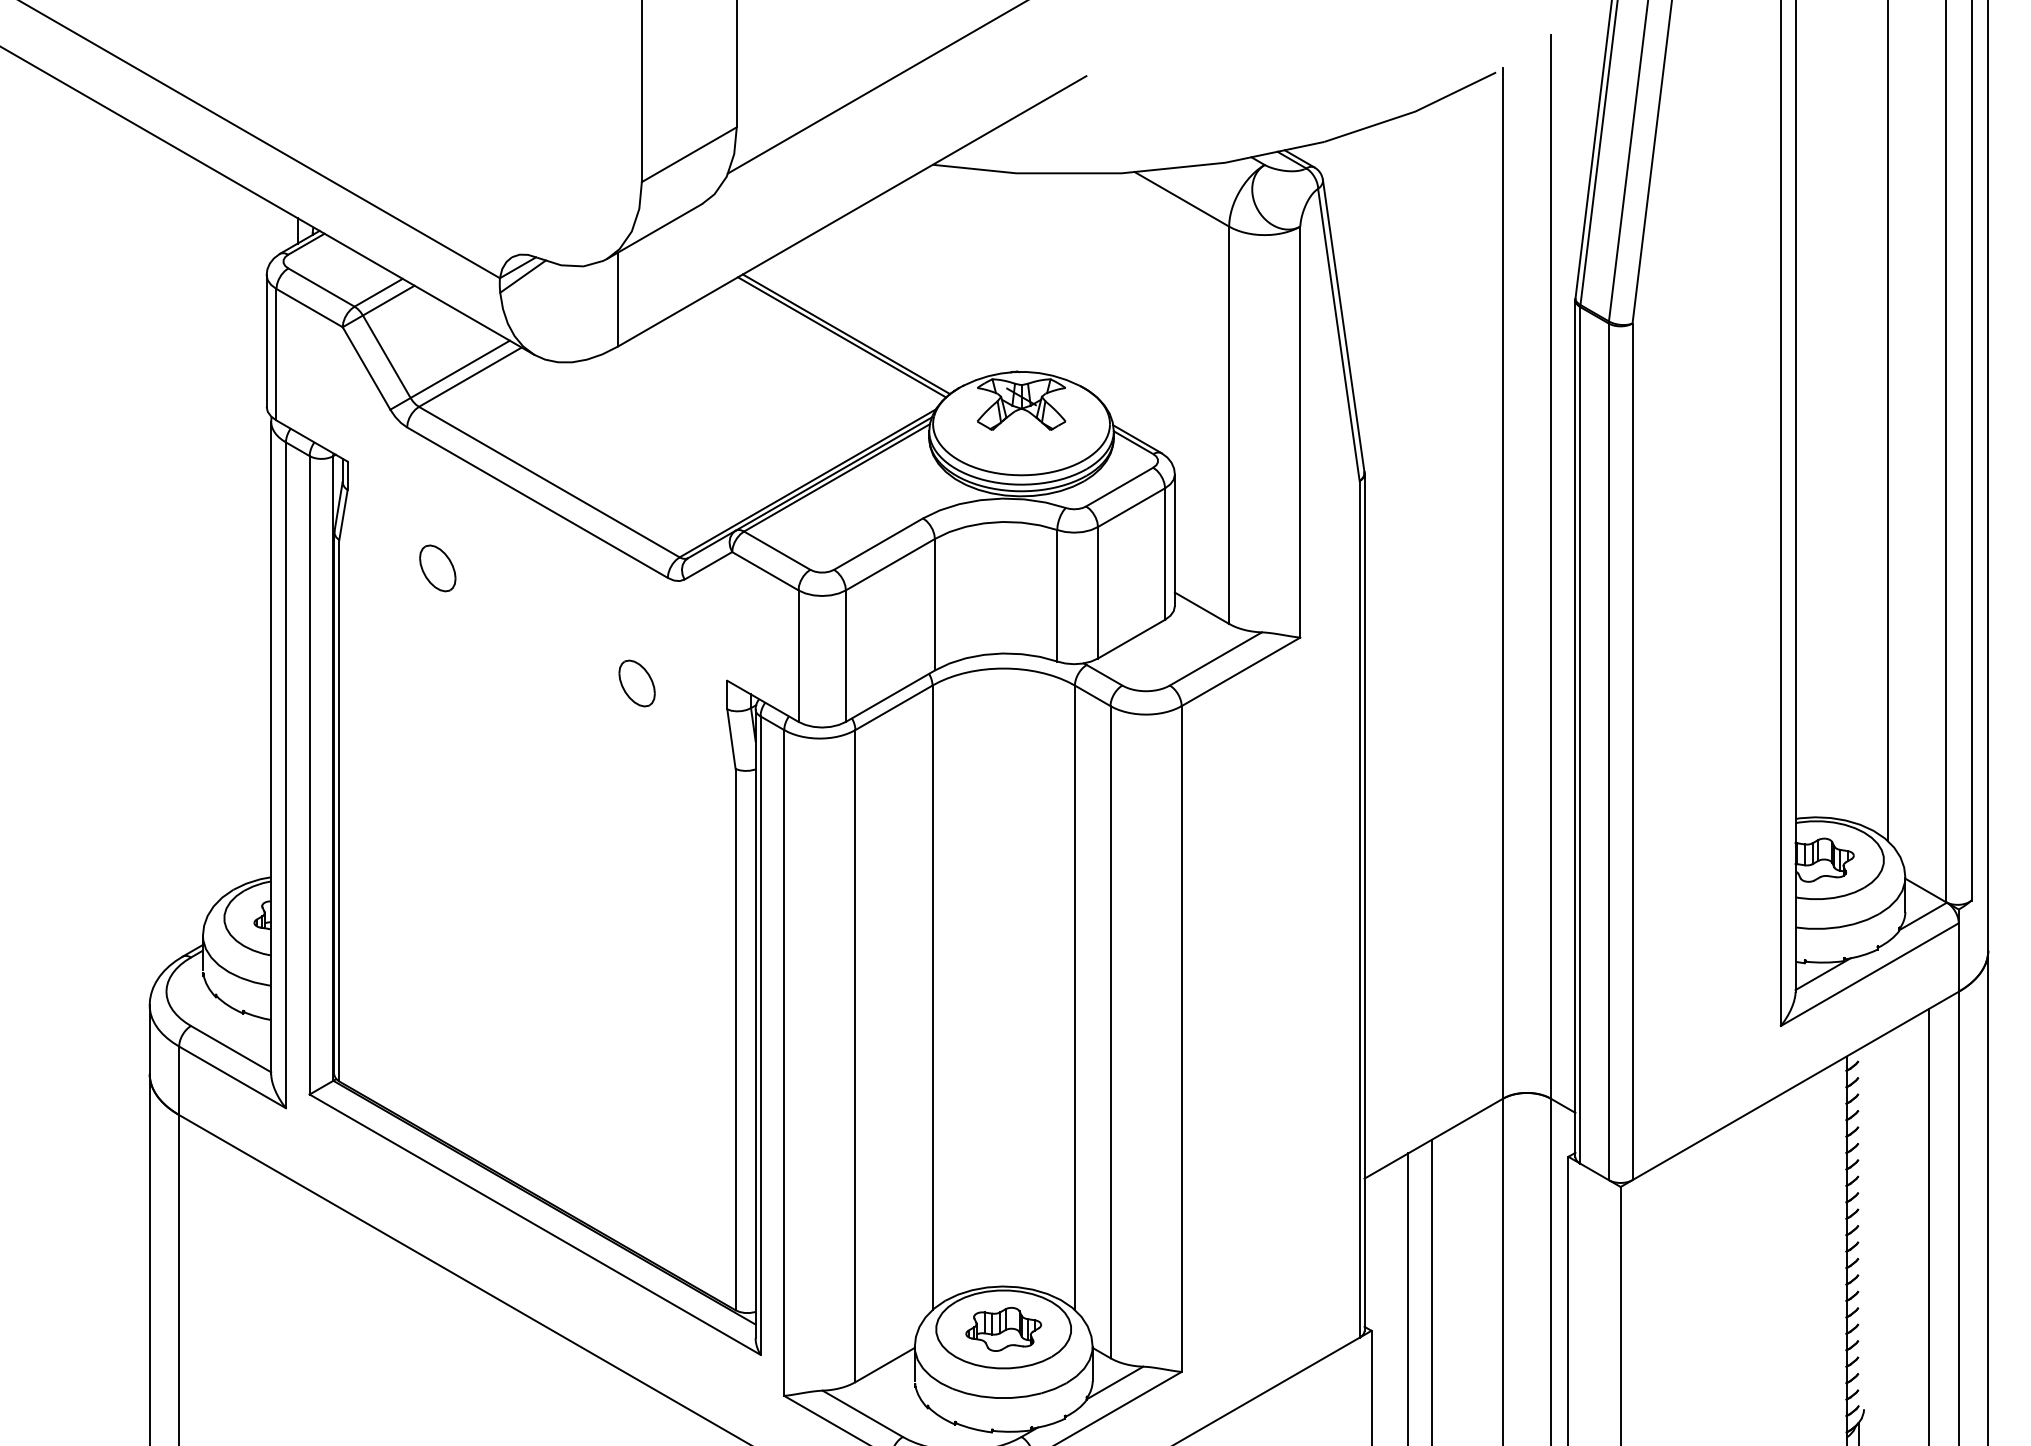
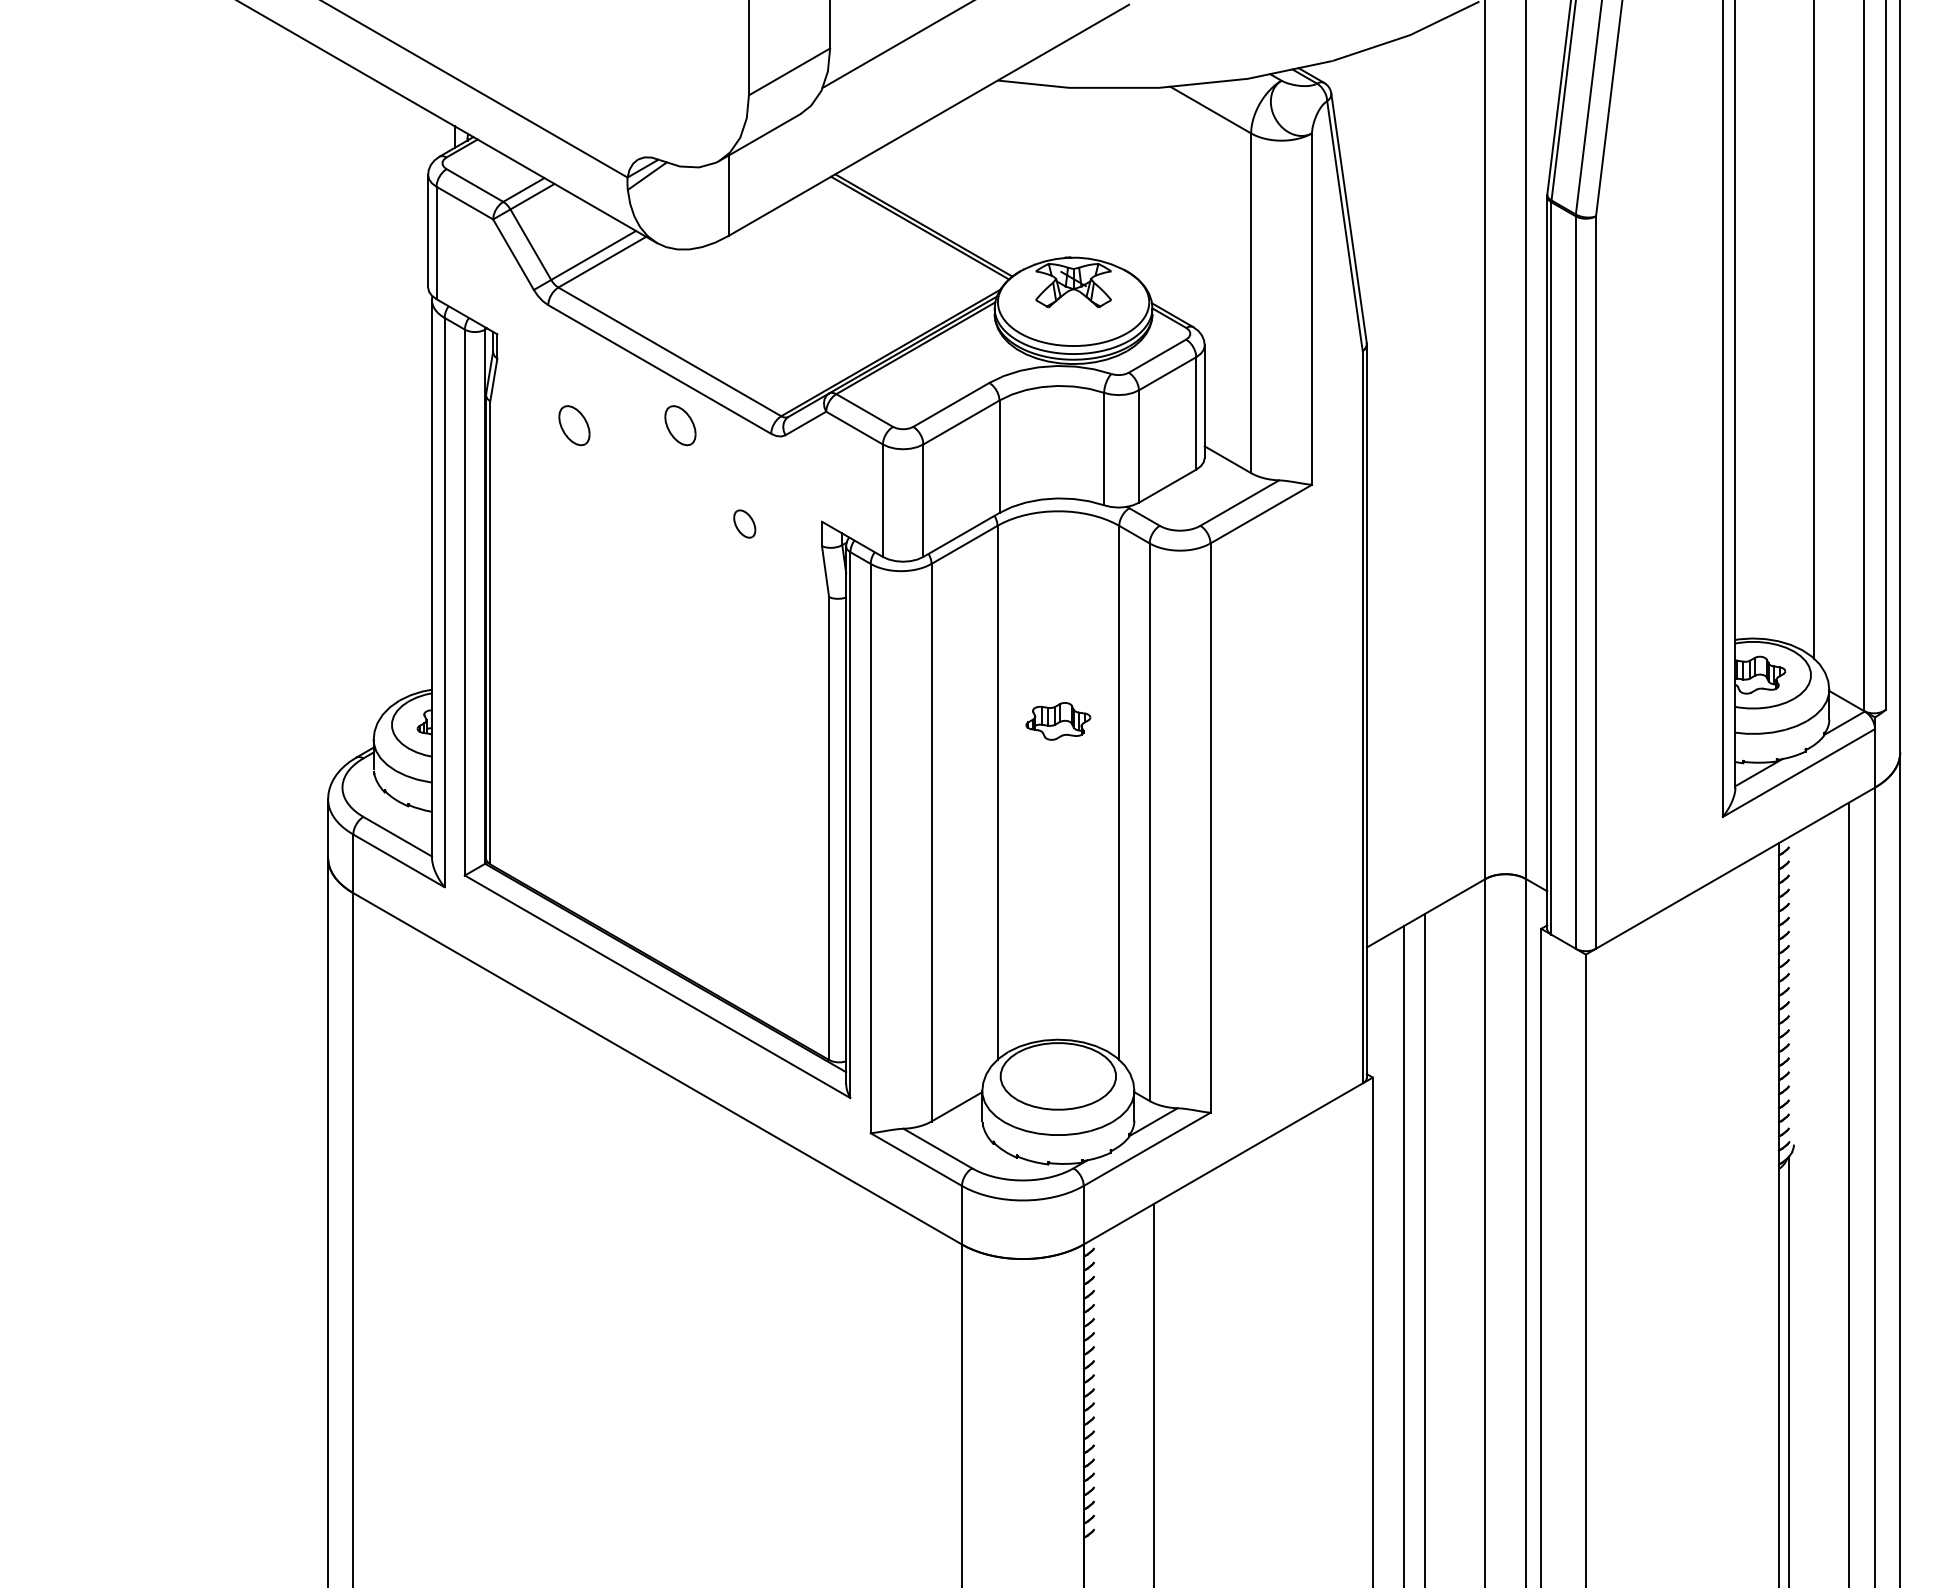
part: (561, 568) -> (680, 425), added
part: (636, 682) -> (744, 523), size x0.7
part: (1003, 1329) -> (1058, 721), moved

